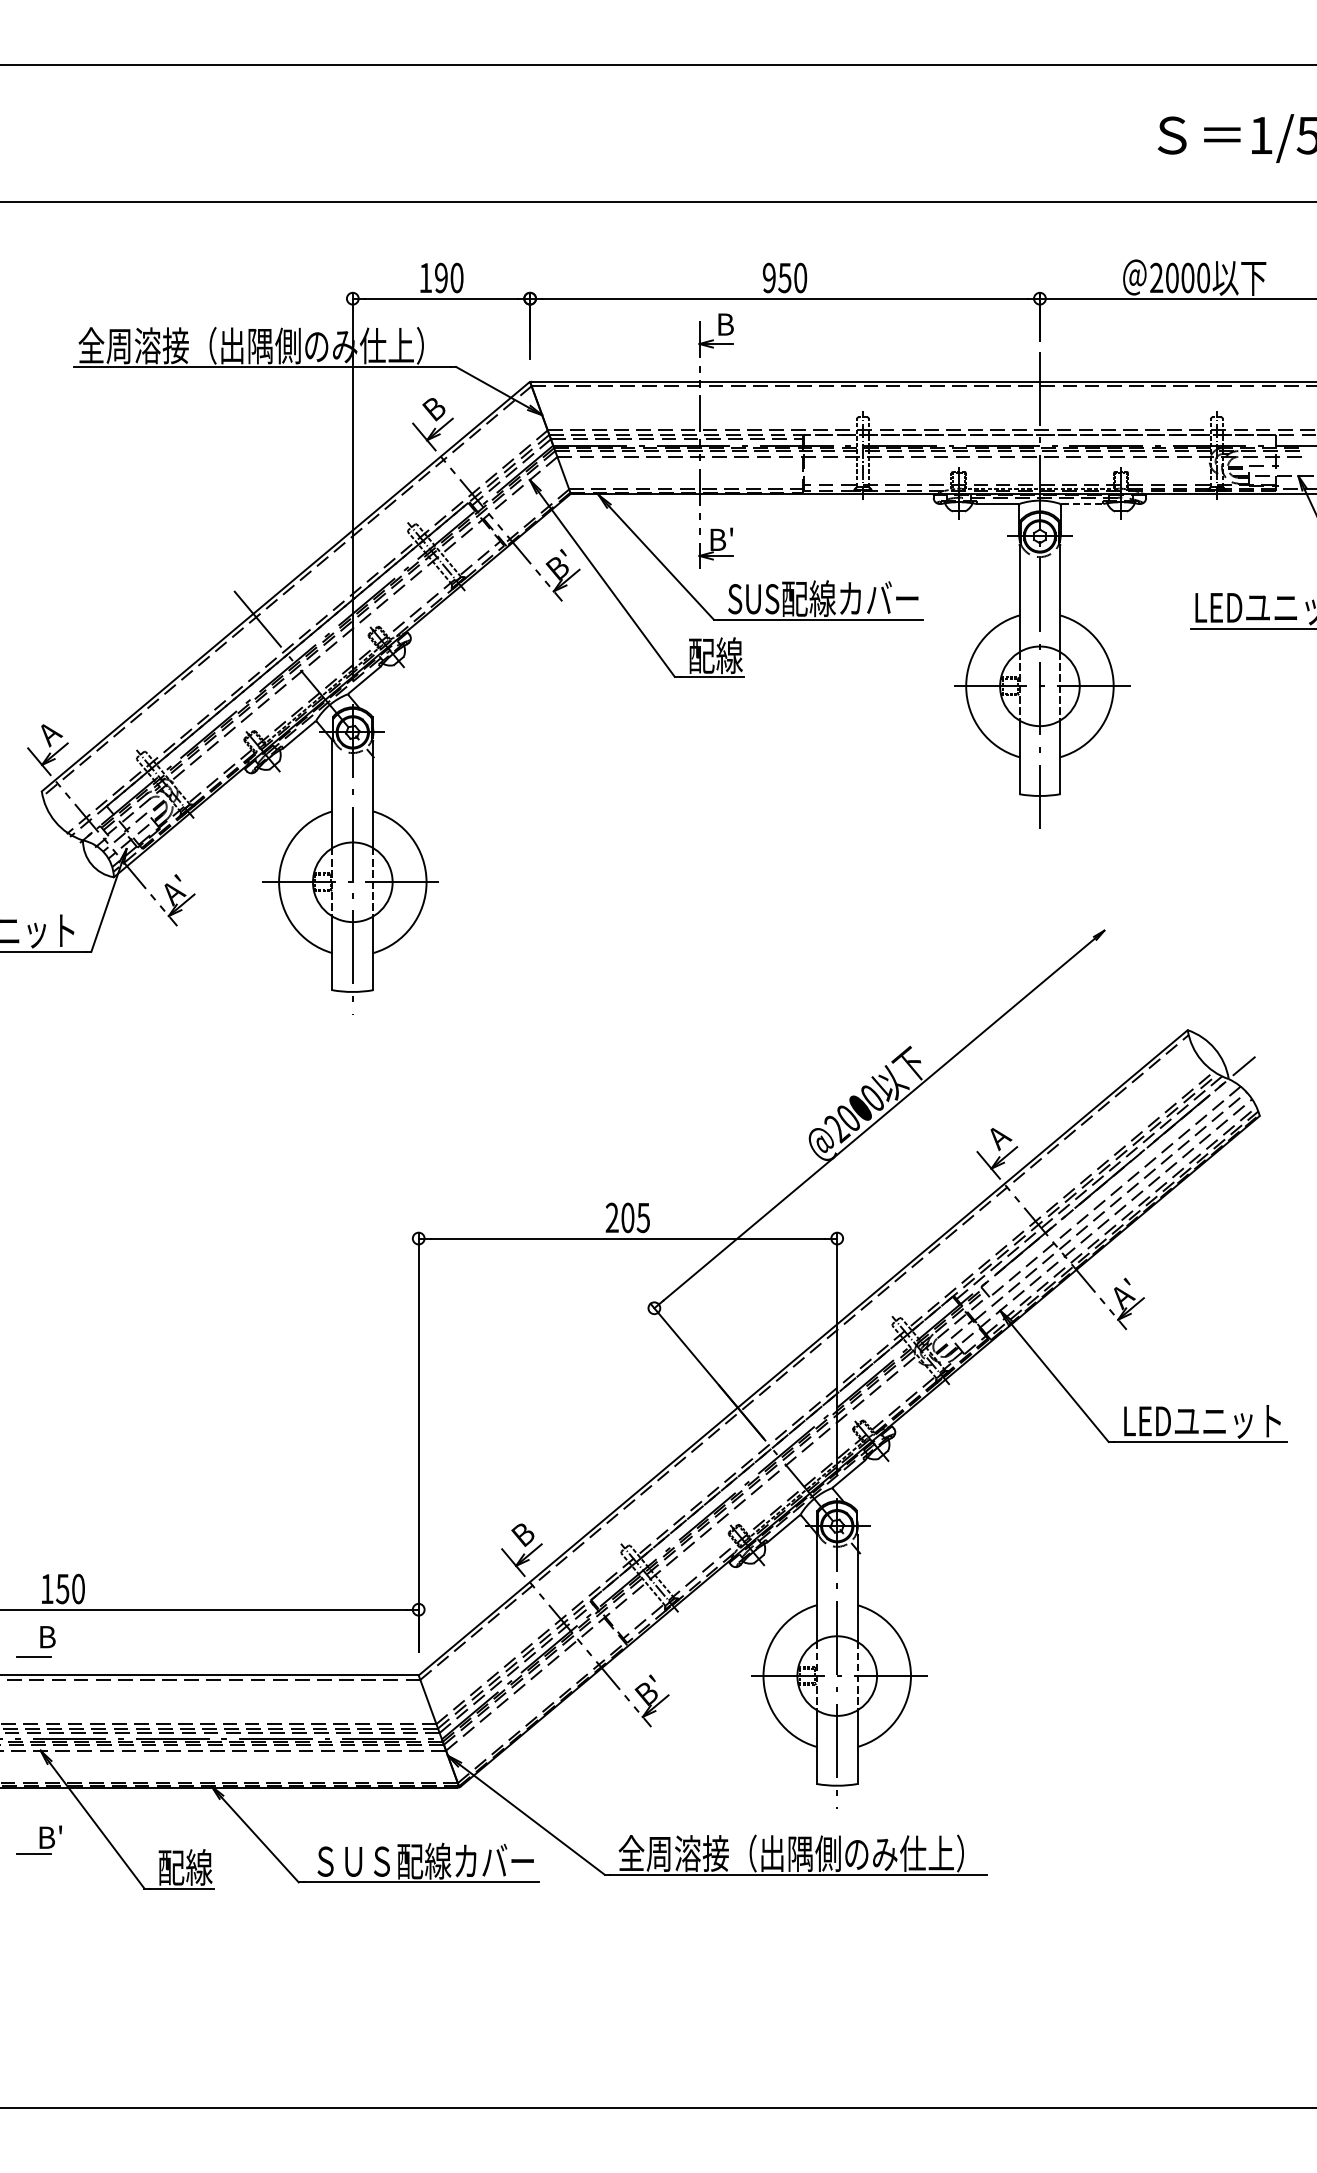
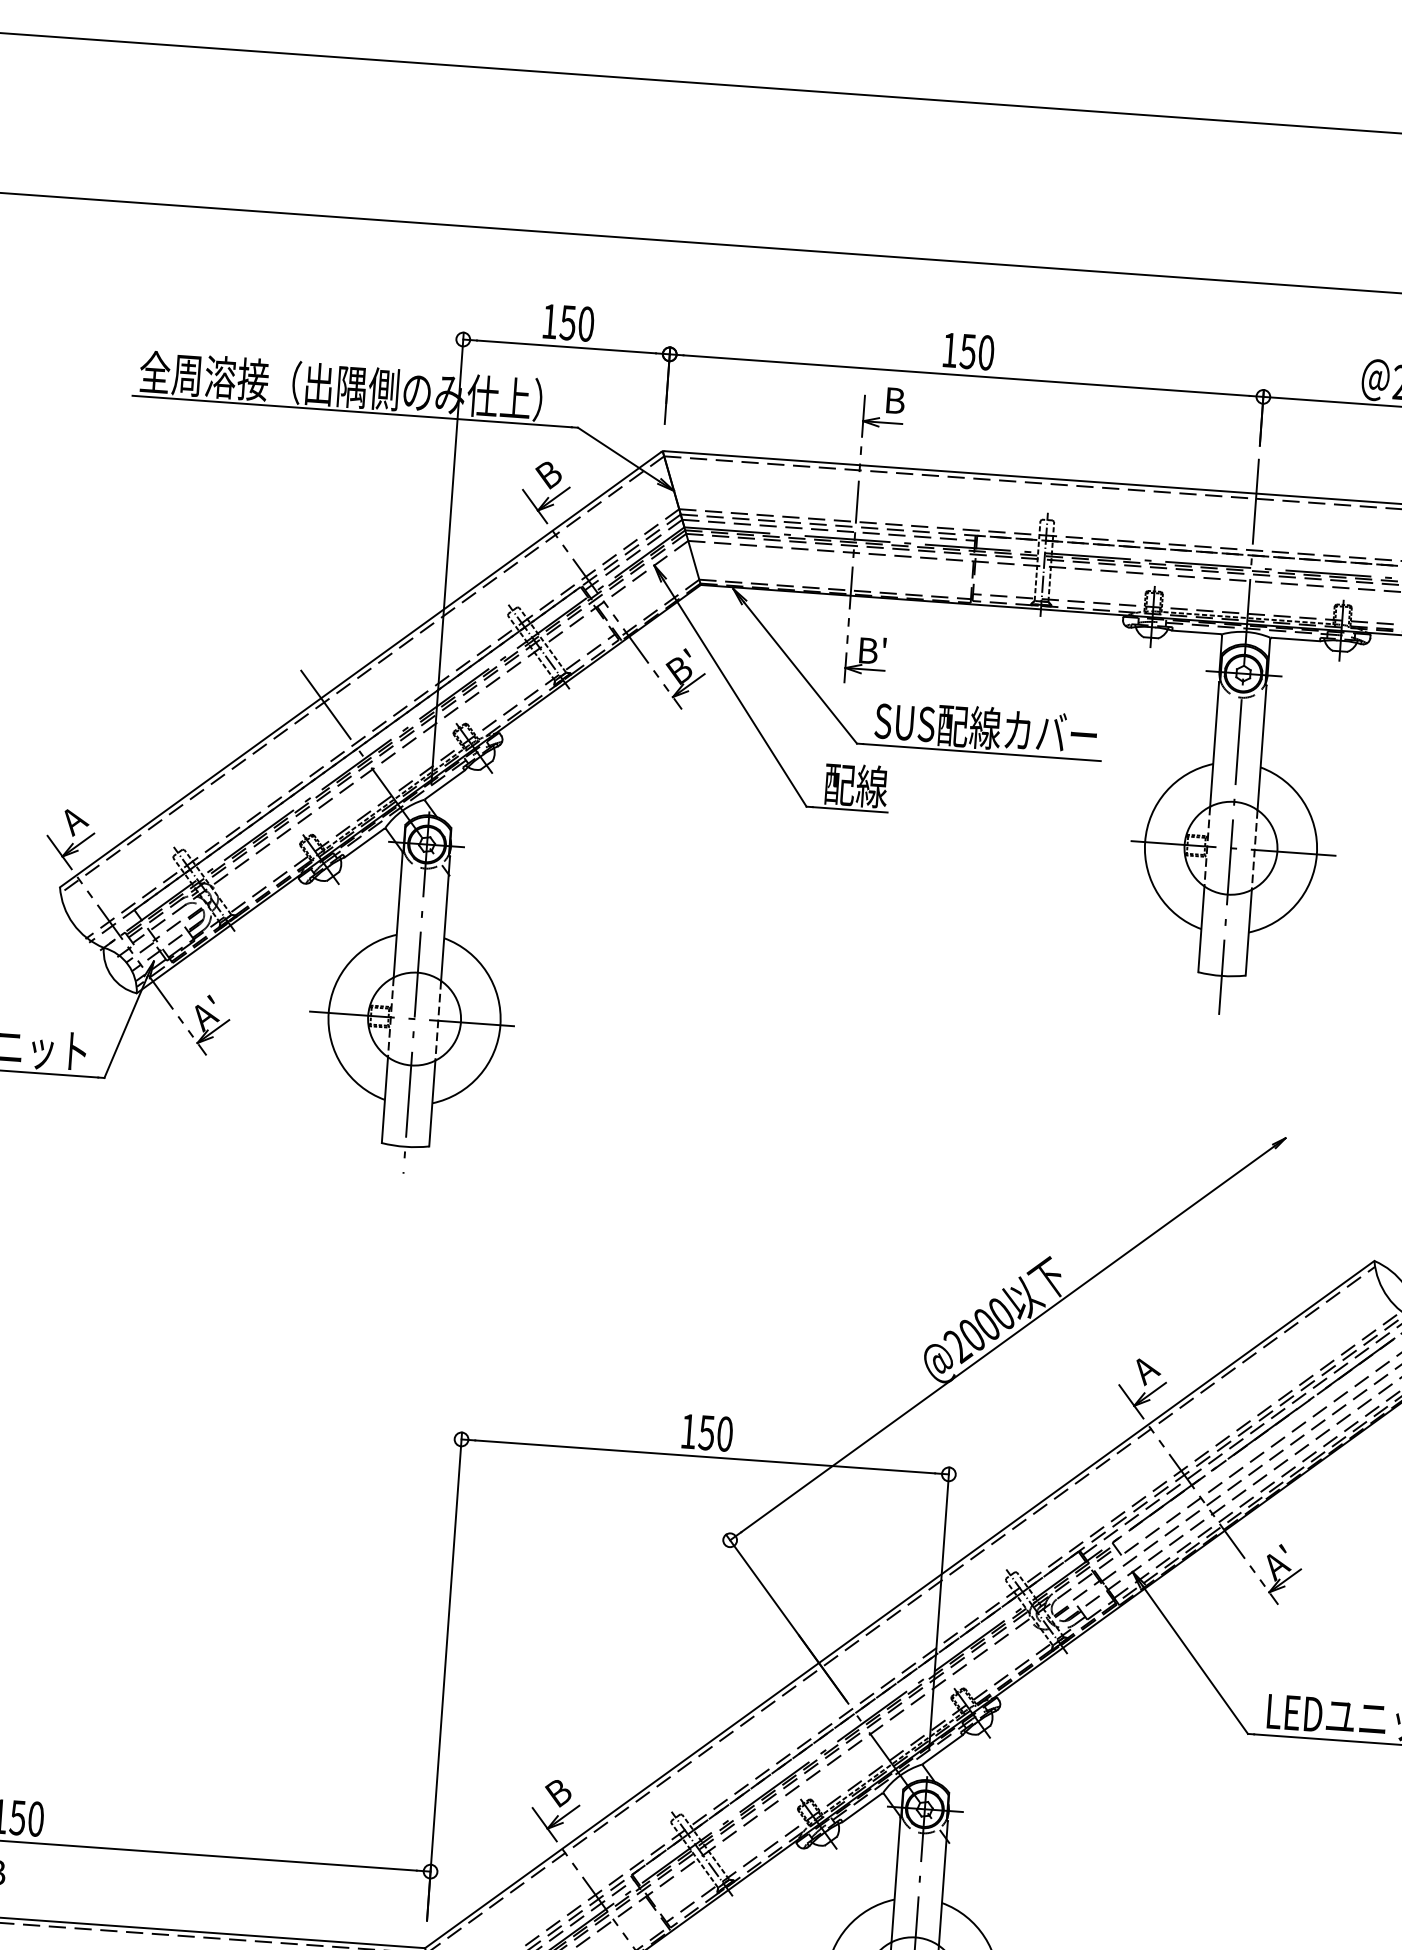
text: (440, 277) -> (567, 322), 190 -> 150
text: (768, 277) -> (949, 349), 950 -> 150
line: (1082, 504) -> (1295, 640), dashed -> solid
text: (627, 1217) -> (706, 1432), 205 -> 150

